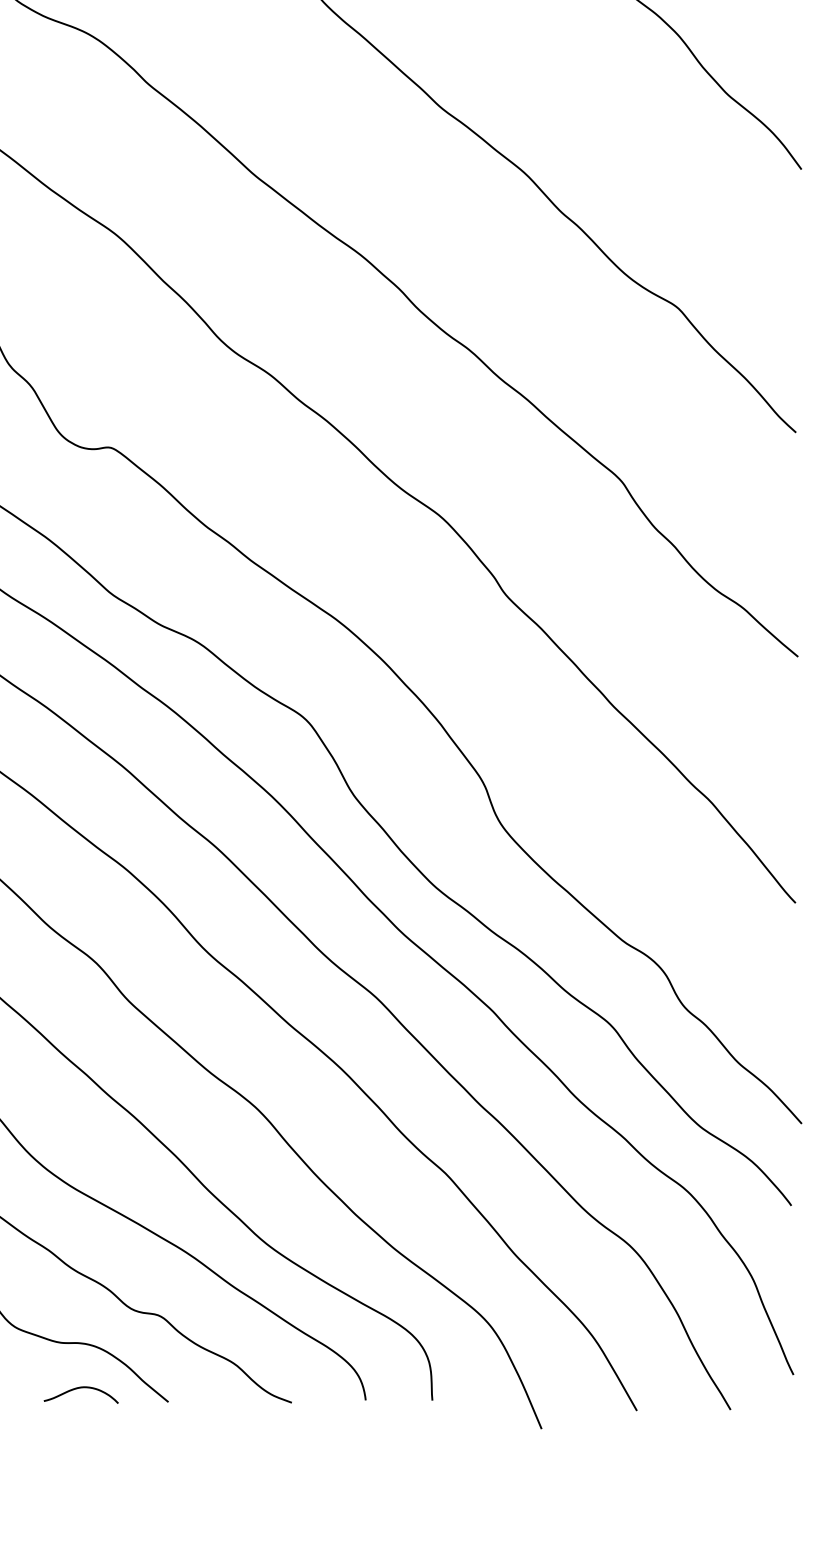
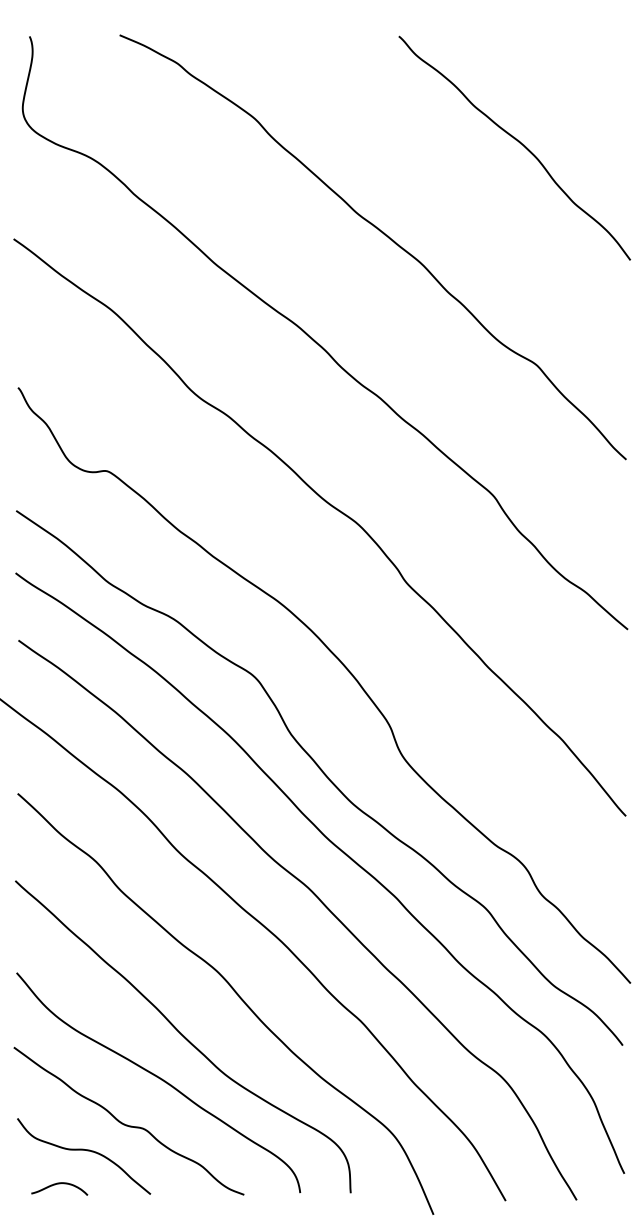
curve: (81, 1389) -> (59, 1184), moved

